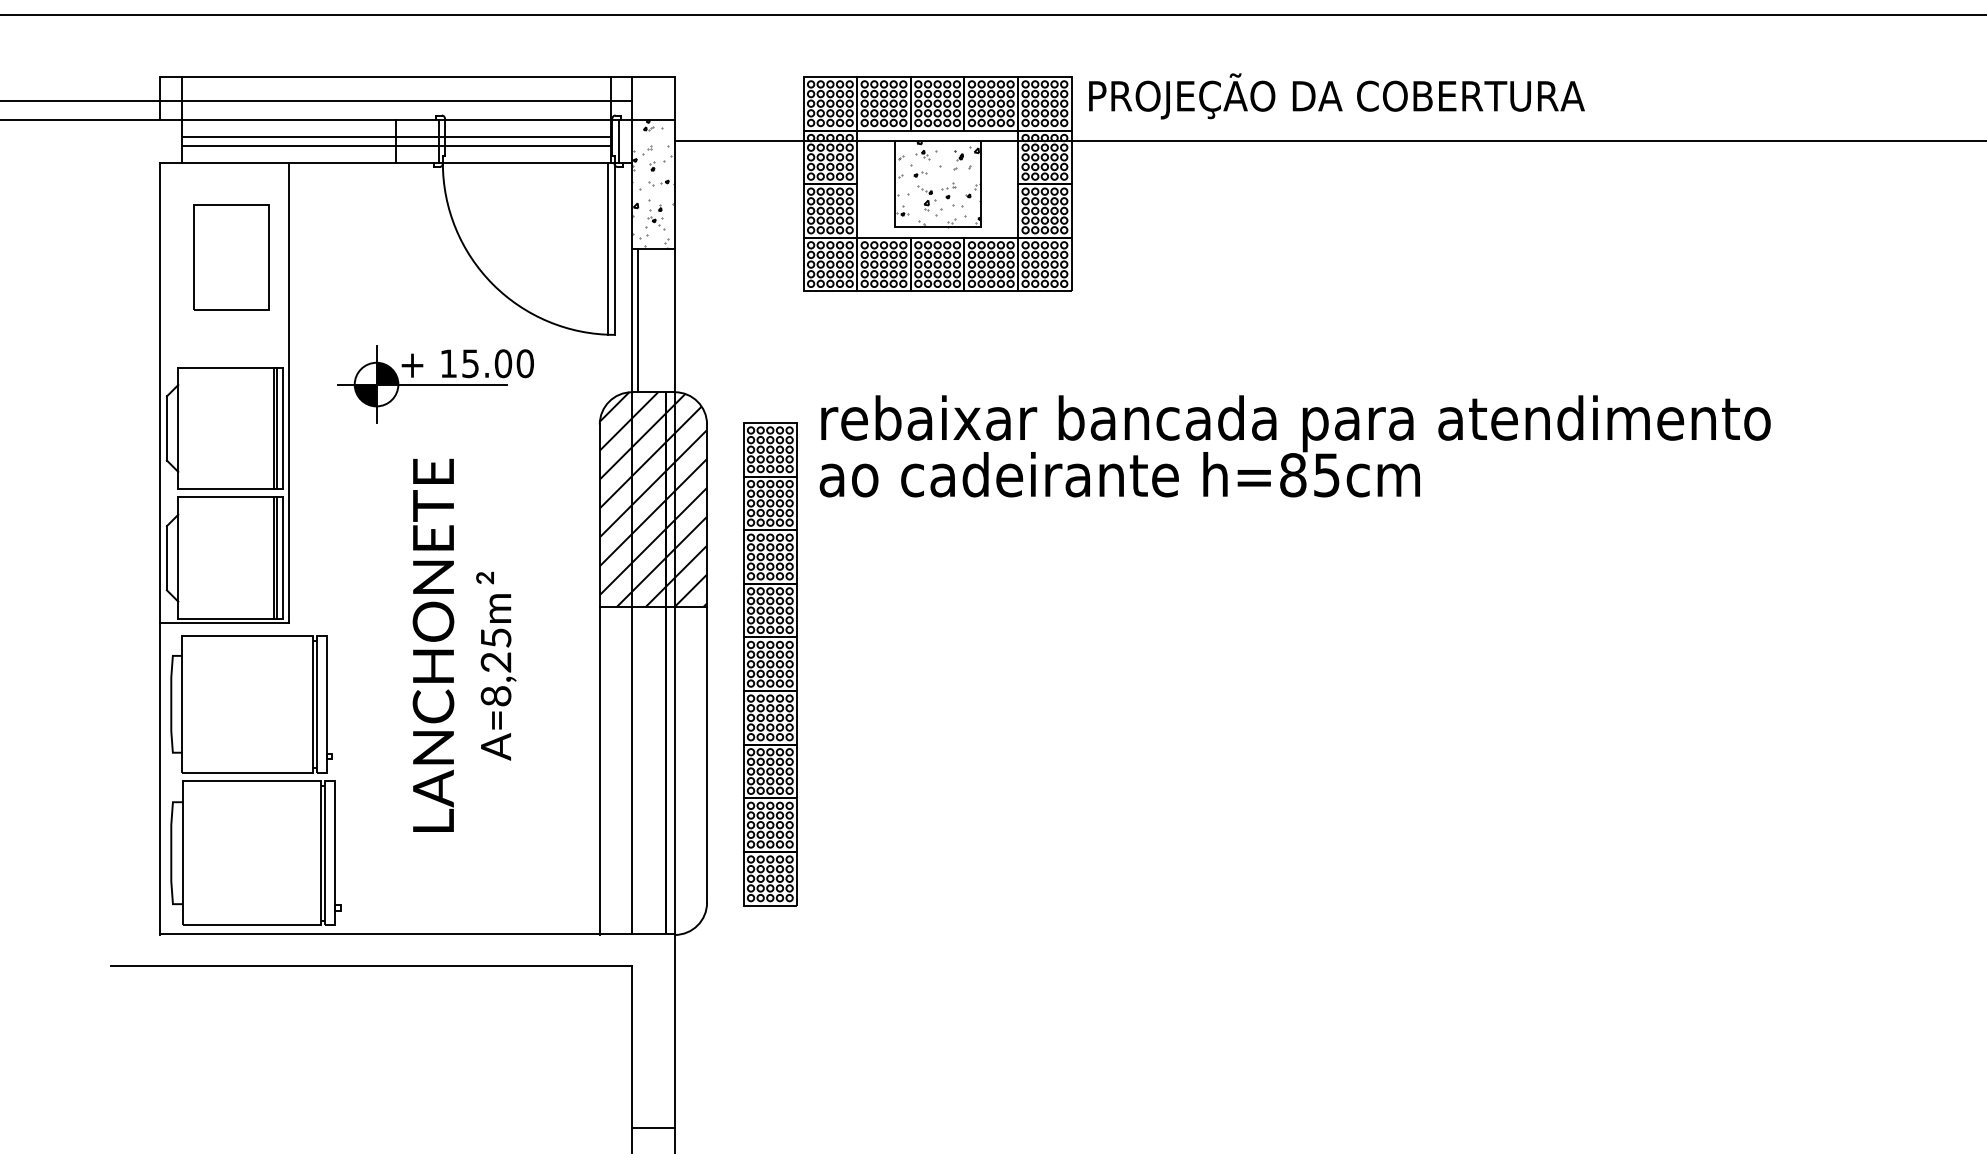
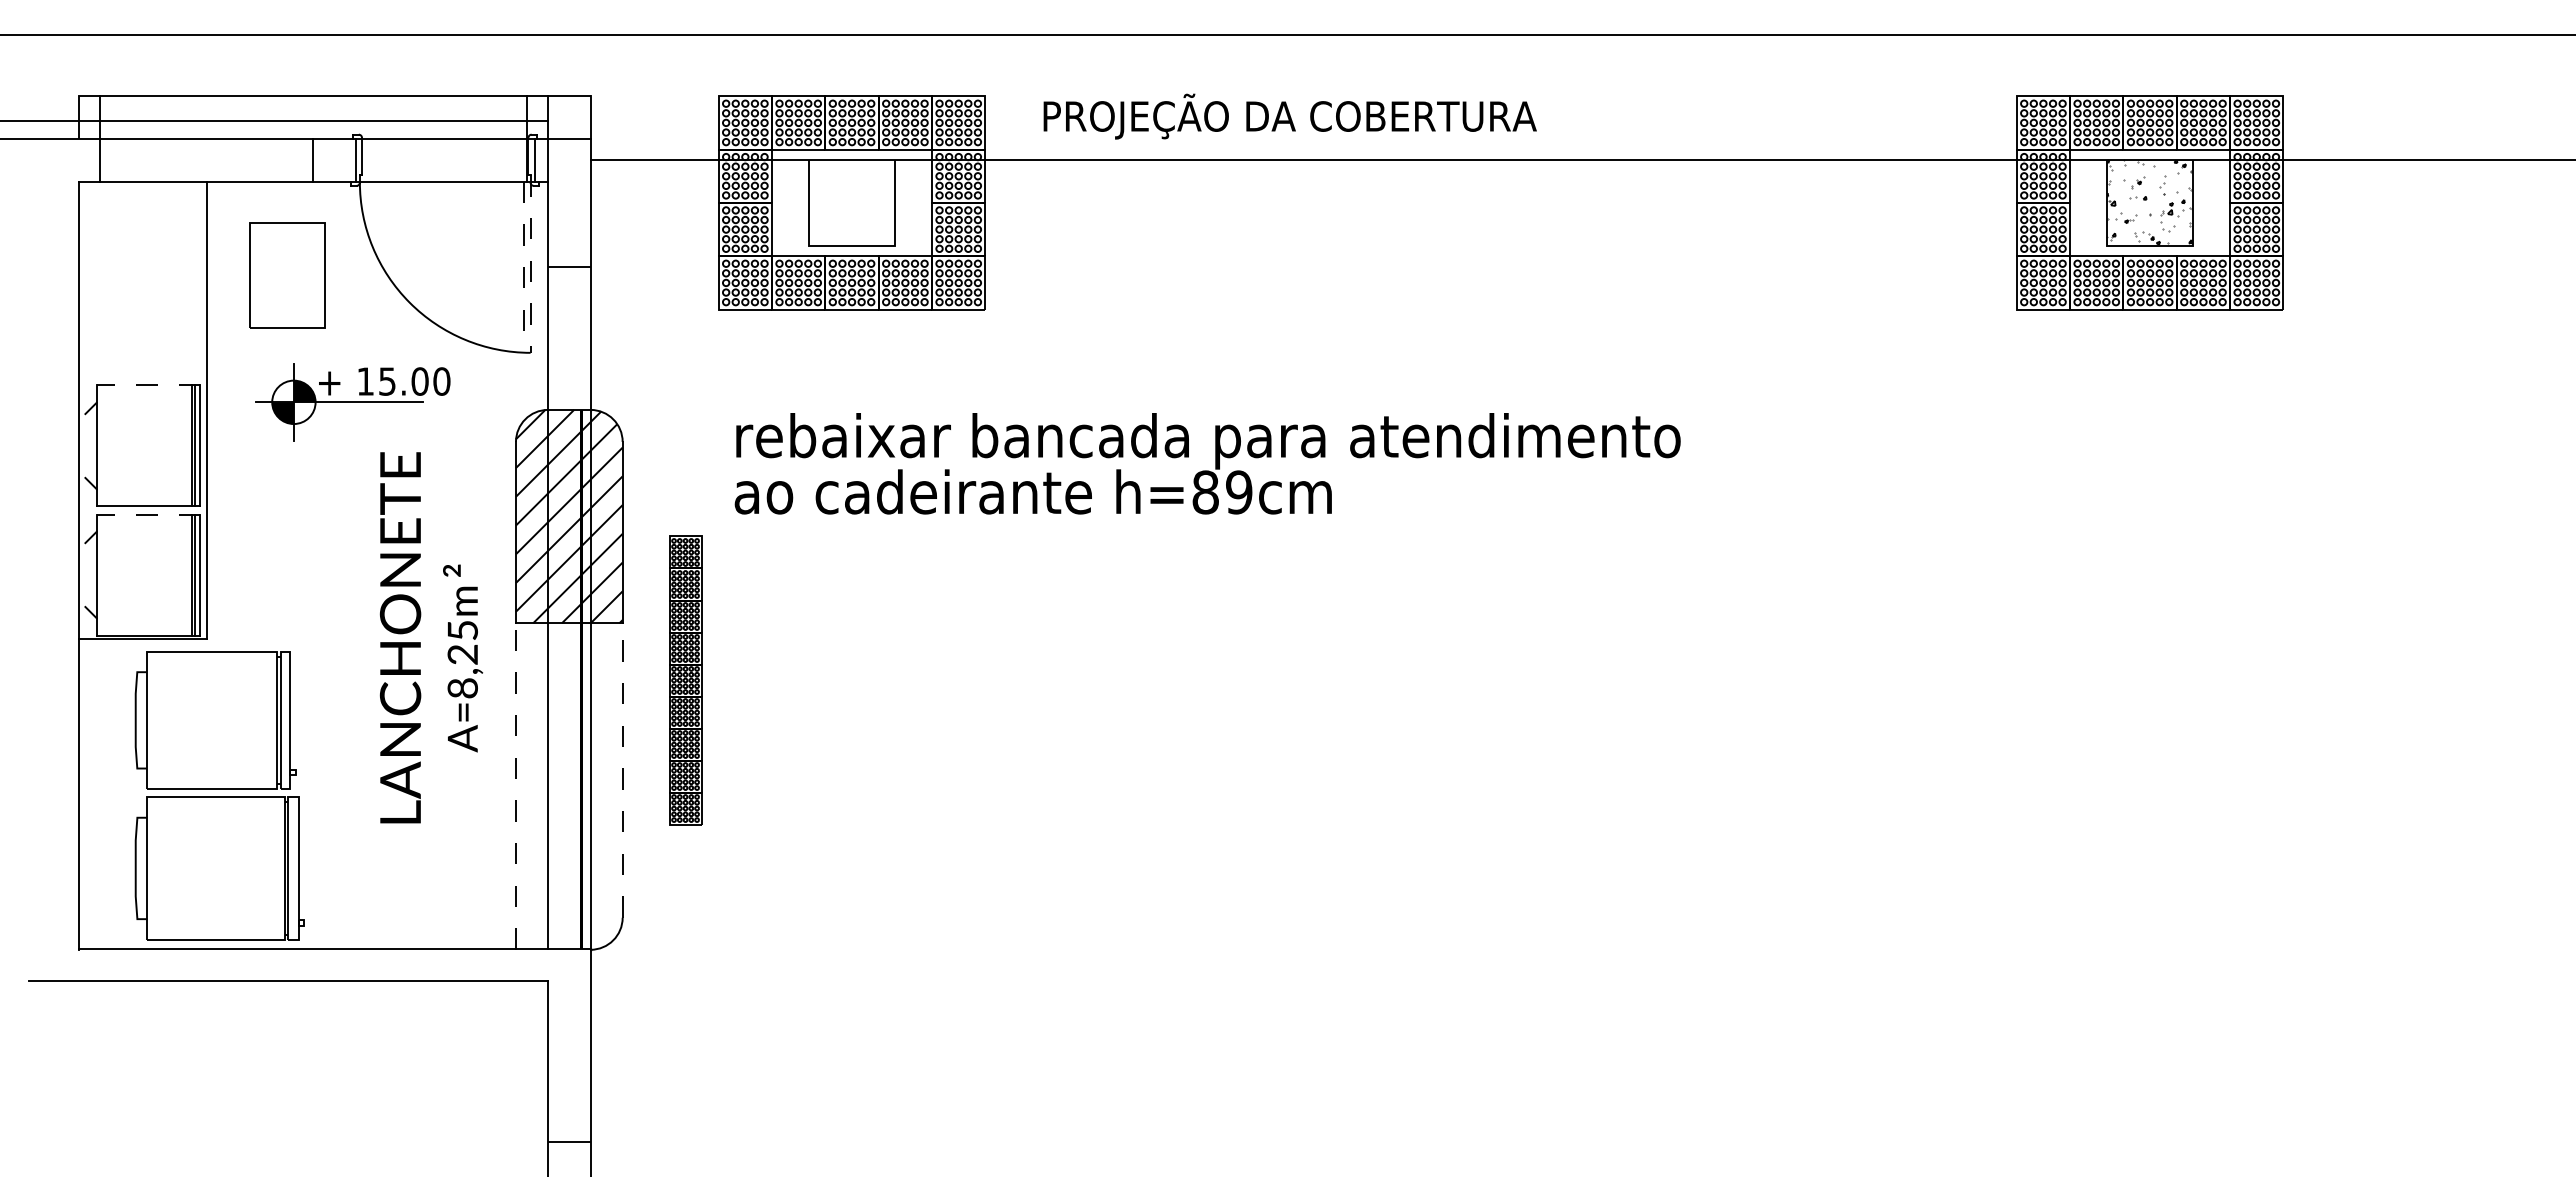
text: (1336, 96) -> (1289, 116), moved
line: (395, 137) -> (312, 156), removed
line: (395, 145) -> (312, 164), removed
hatch: (652, 183) -> (568, 202), removed
hatch: (938, 183) -> (852, 202), removed
line: (614, 246) -> (530, 264), solid -> dashed
line: (608, 249) -> (524, 267), solid -> dashed
part: (231, 257) -> (287, 275), moved
line: (638, 319) -> (554, 337), removed
line: (230, 367) -> (148, 385), solid -> dashed
line: (167, 427) -> (85, 445), removed
text: (1327, 475) -> (1239, 492), h=85cm -> h=89cm
line: (230, 497) -> (148, 514), solid -> dashed
line: (167, 557) -> (85, 574), removed
text: (464, 645) -> (431, 637), moved
part: (770, 664) -> (685, 680), size x0.6
line: (706, 754) -> (622, 770), solid -> dashed
line: (599, 770) -> (515, 786), solid -> dashed
part: (255, 779) -> (219, 795), moved

